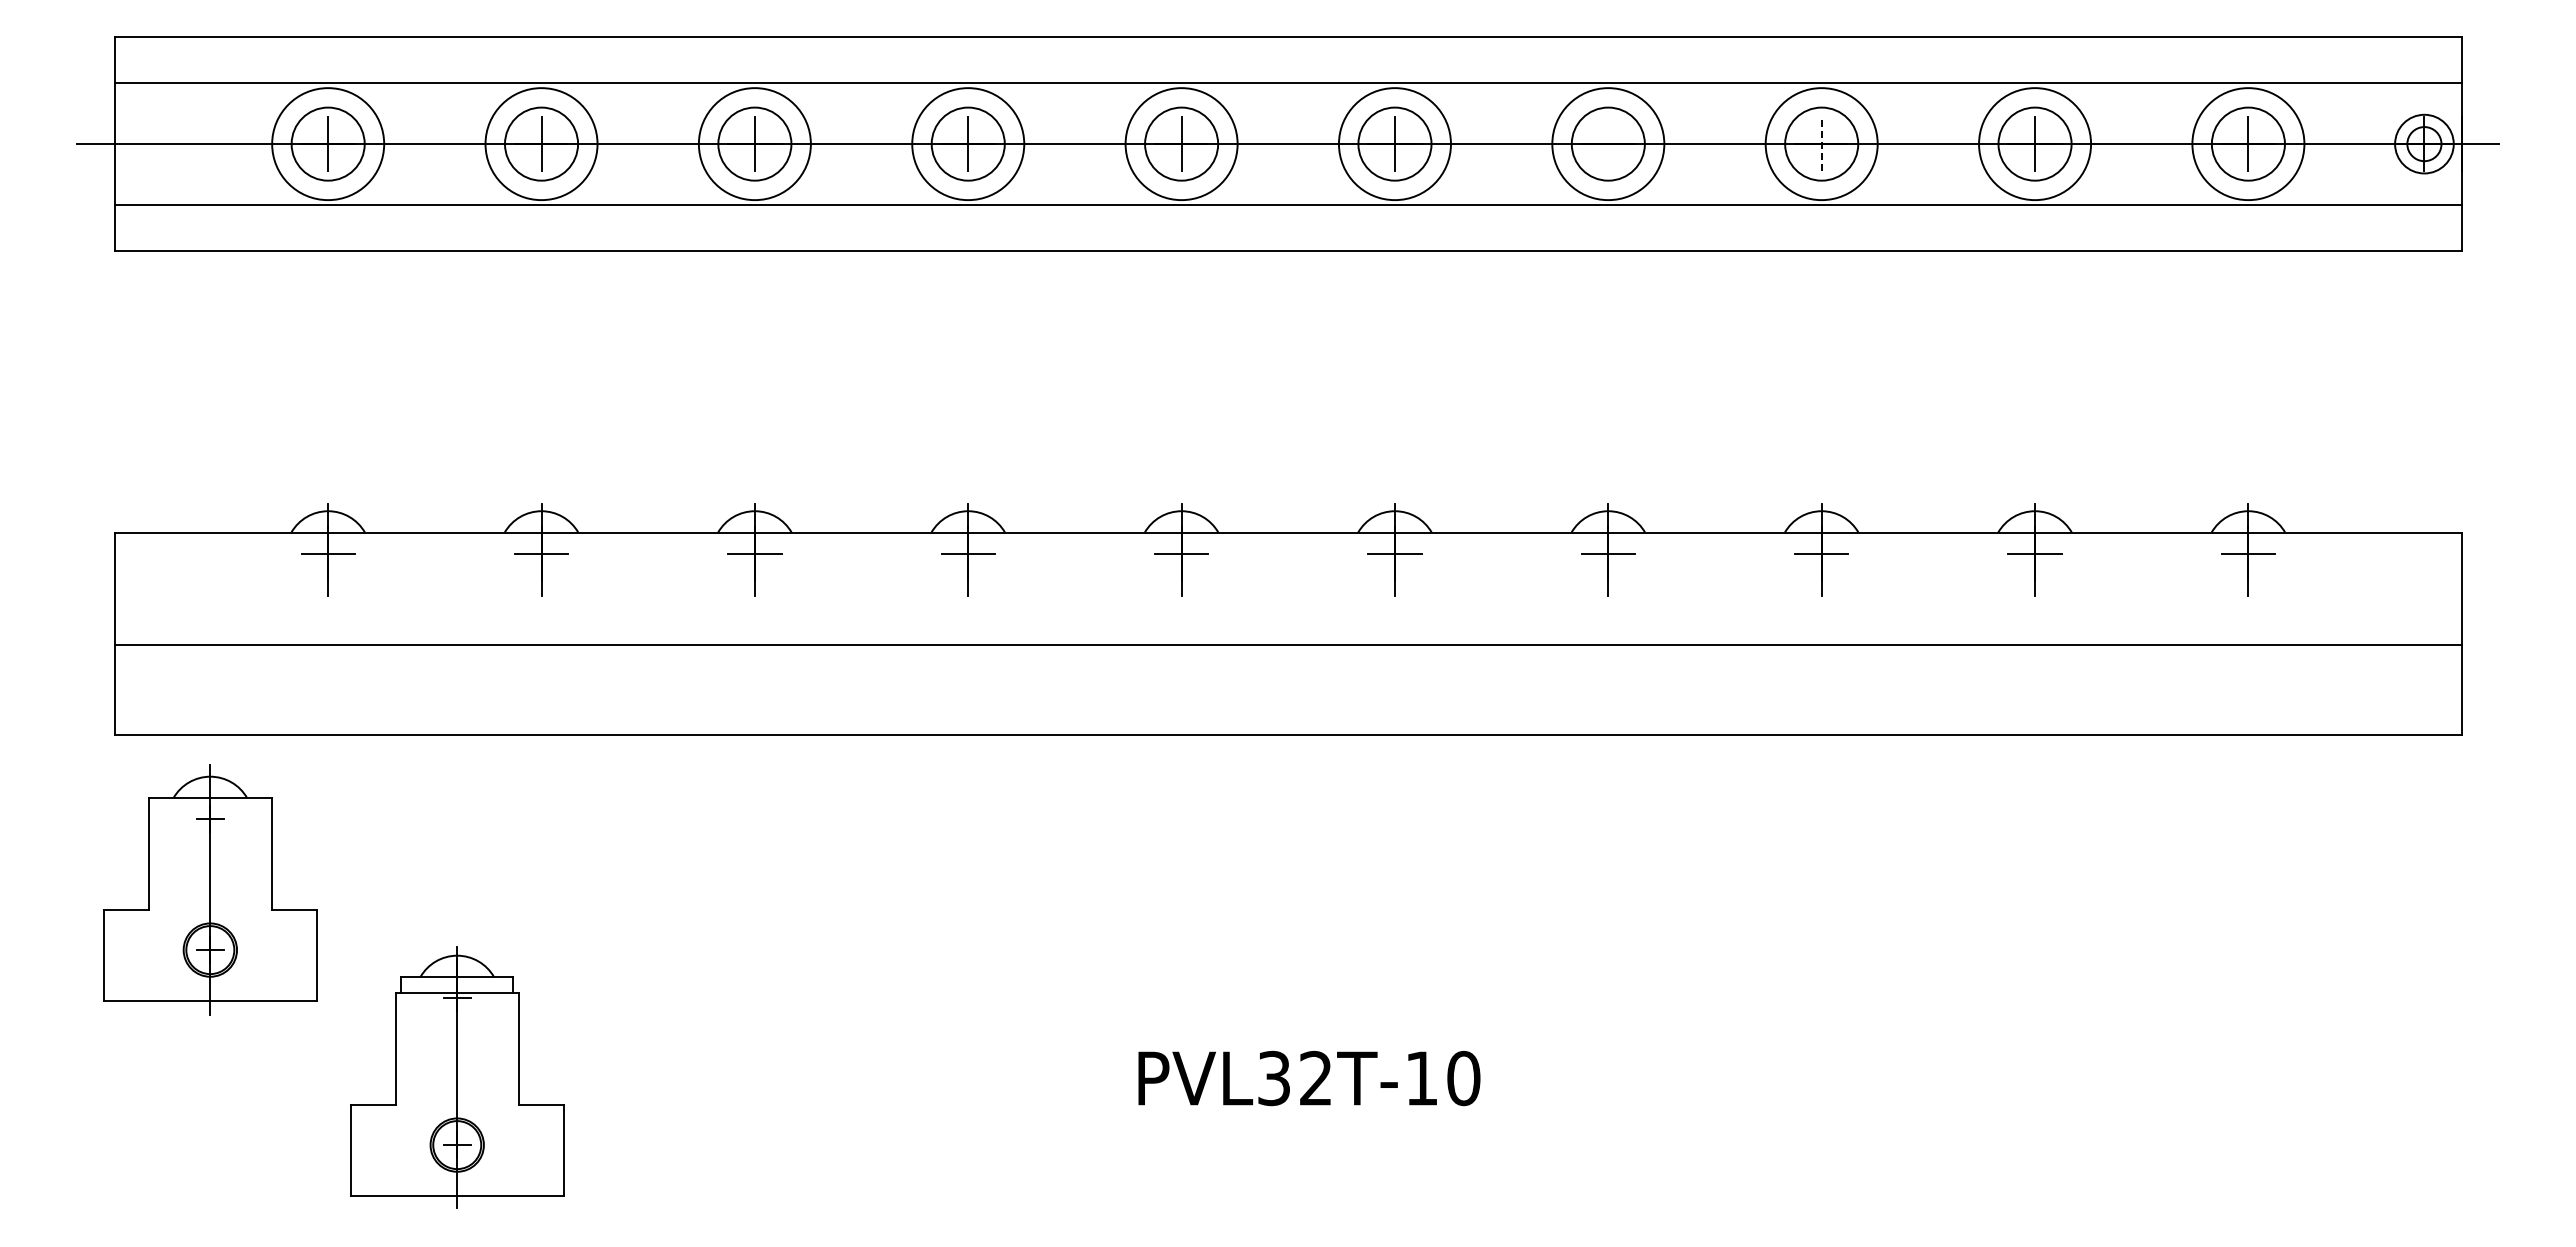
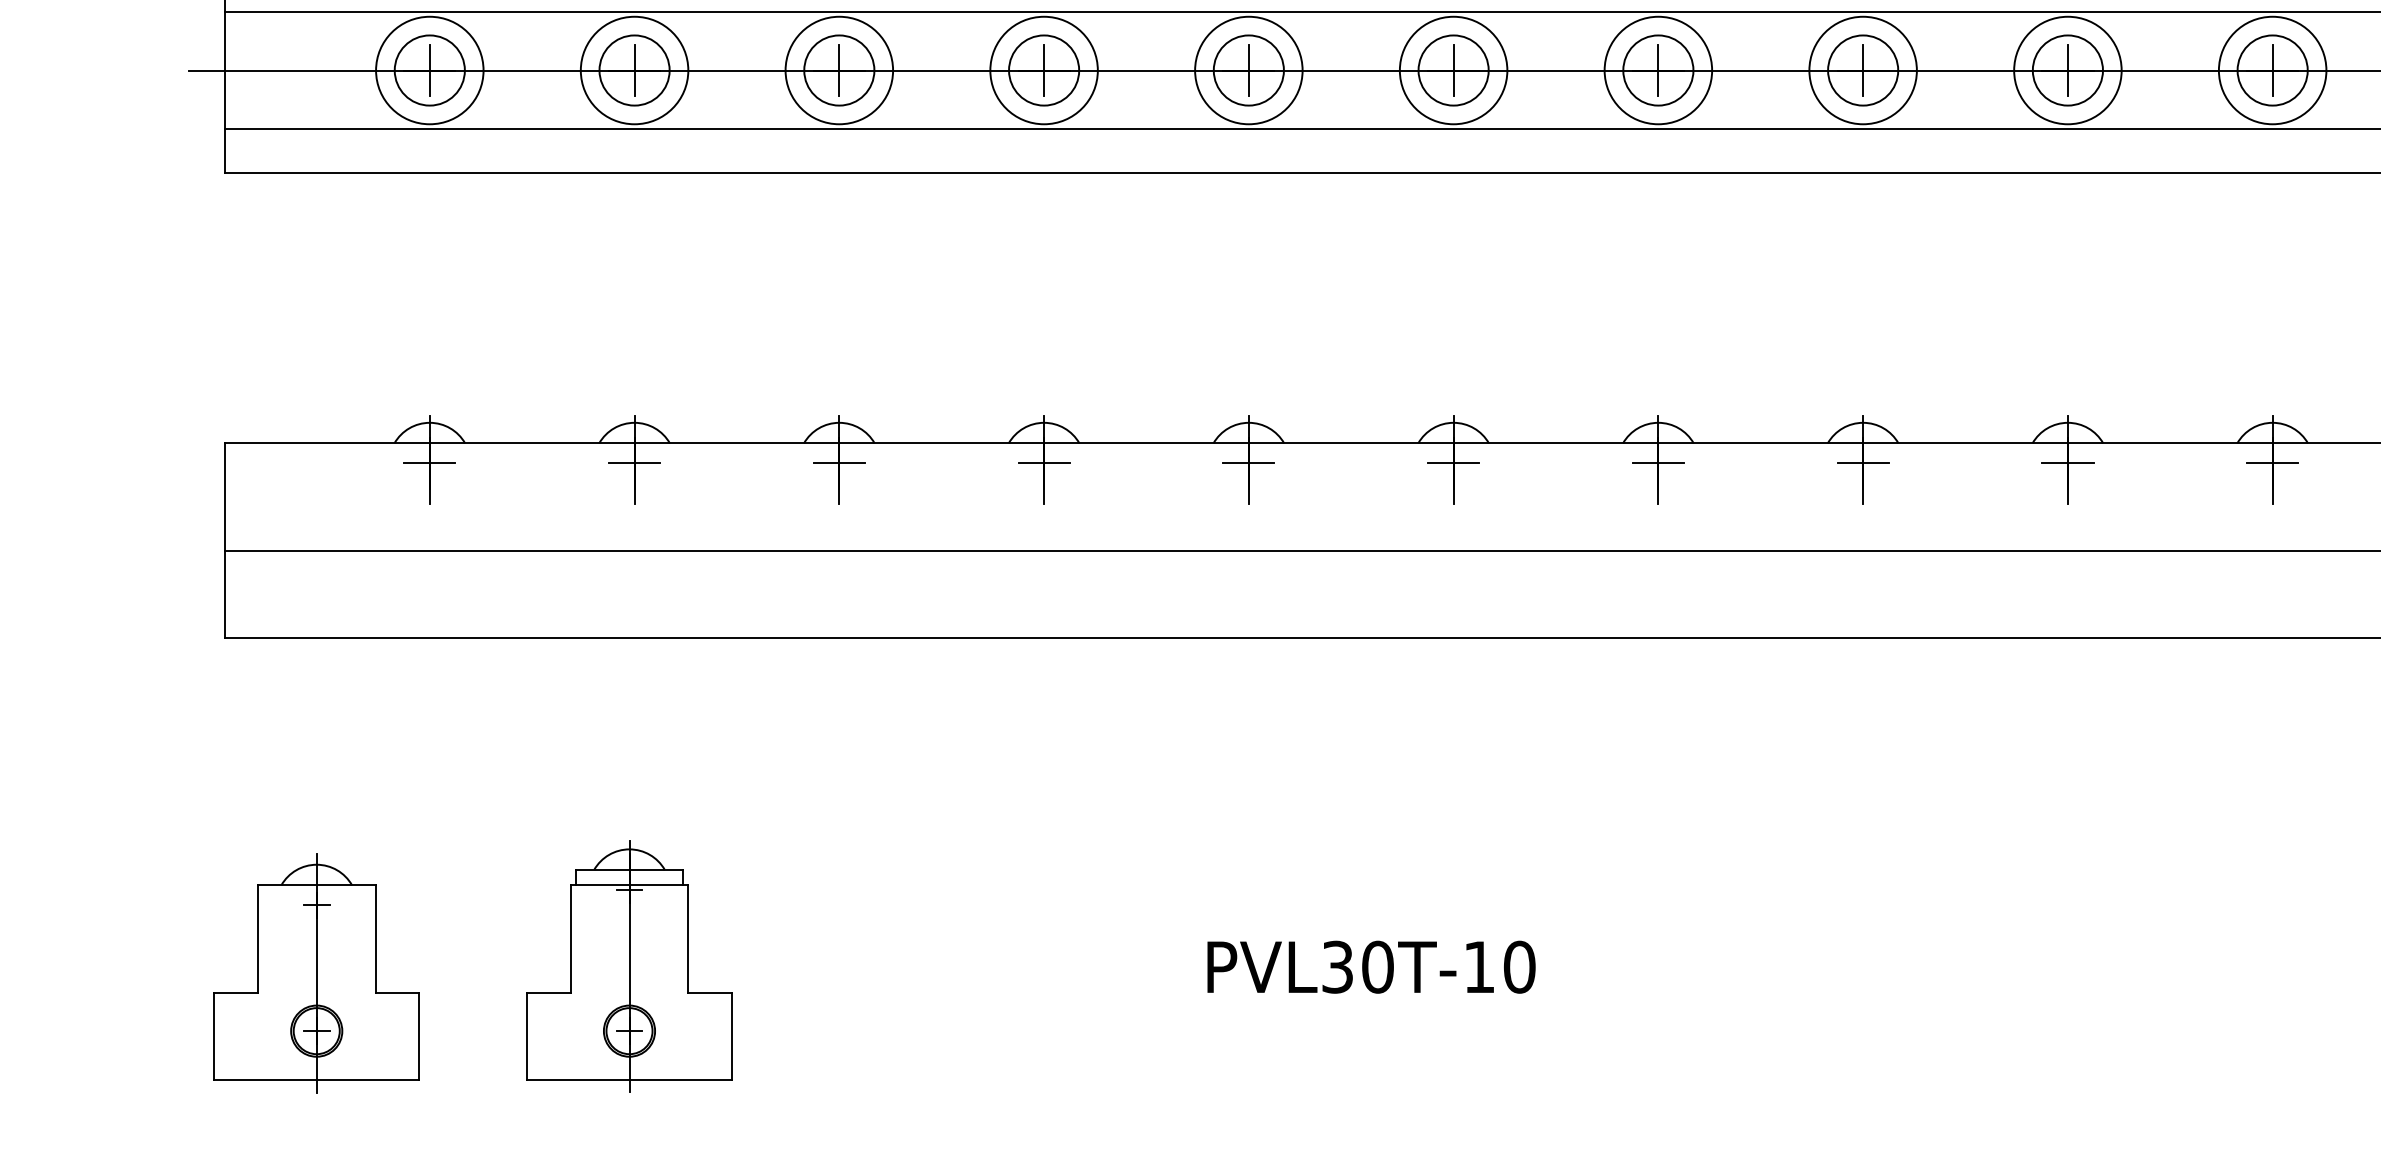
line: (1608, 143) -> (1658, 69), added
line: (1821, 144) -> (1862, 70), dashed -> solid
part: (210, 889) -> (316, 972), moved
part: (457, 1077) -> (629, 966), moved
text: (1315, 1078) -> (1377, 967), PVL32T-10 -> PVL30T-10

